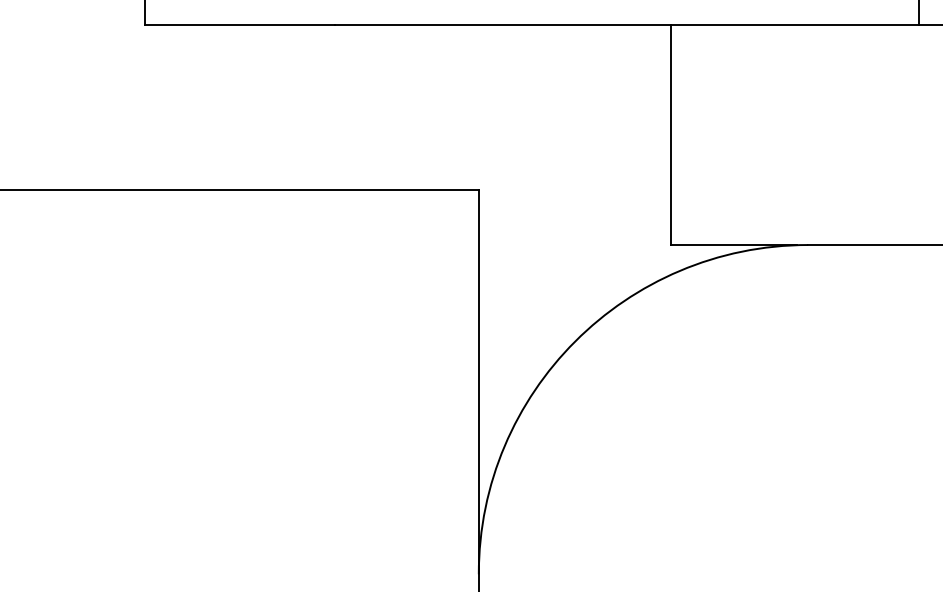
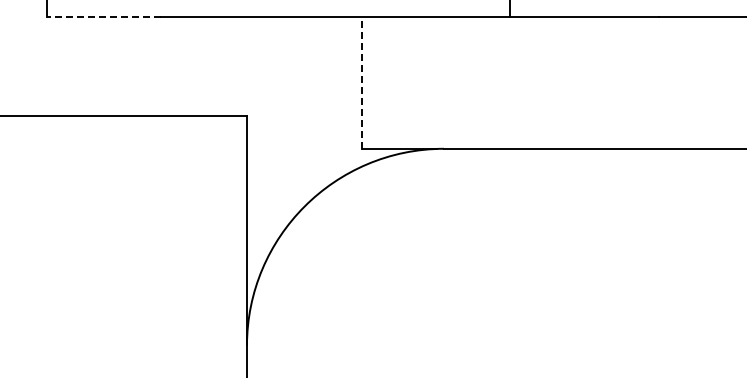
line: (240, 25) -> (104, 17), solid -> dashed
line: (670, 135) -> (361, 83), solid -> dashed

